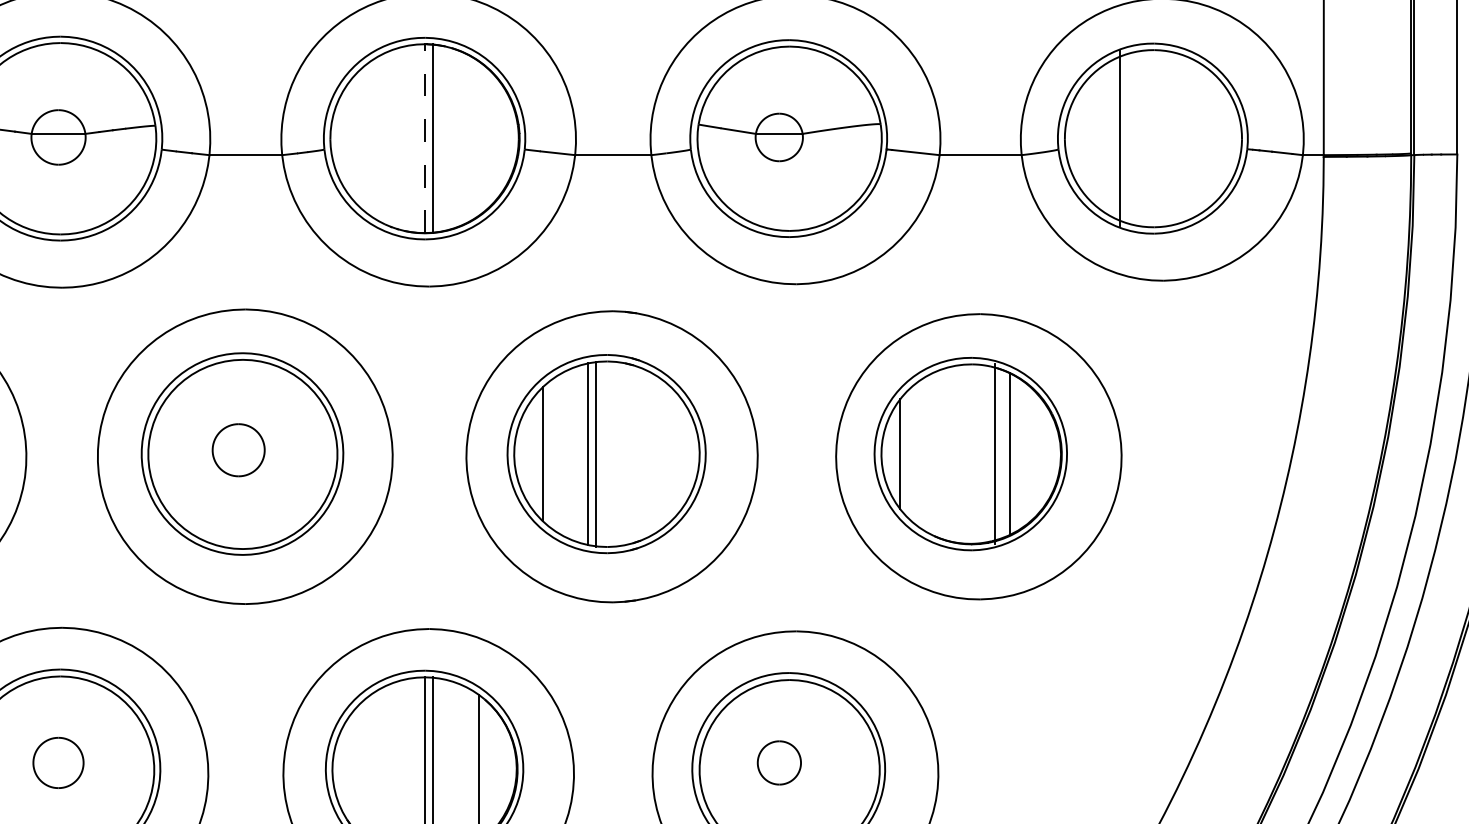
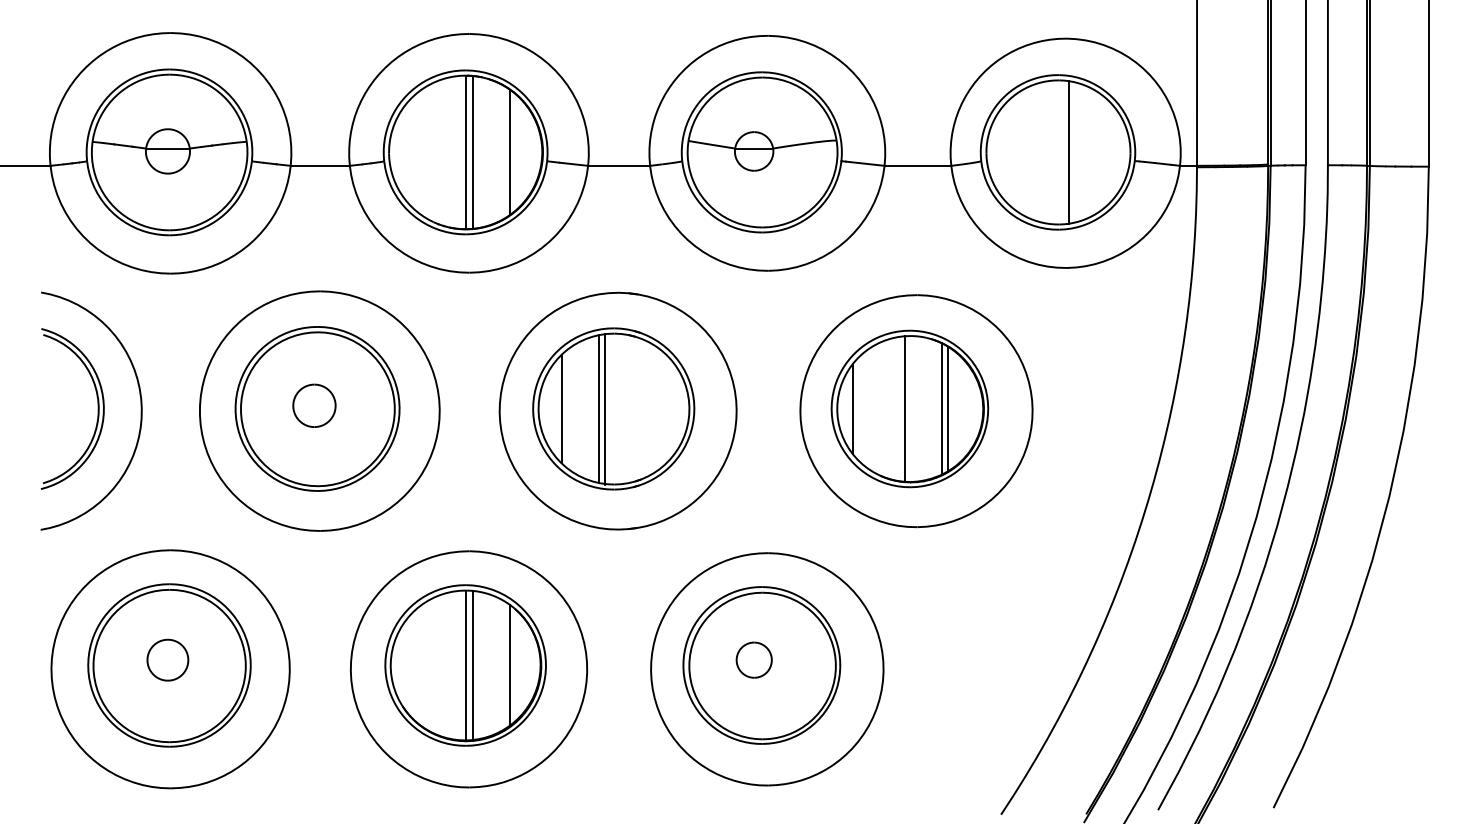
line: (425, 138) -> (466, 152), dashed -> solid
line: (478, 138) -> (509, 152), added
line: (1120, 138) -> (1068, 152), moved
line: (1018, 453) -> (948, 408), added
line: (994, 454) -> (904, 409), moved

